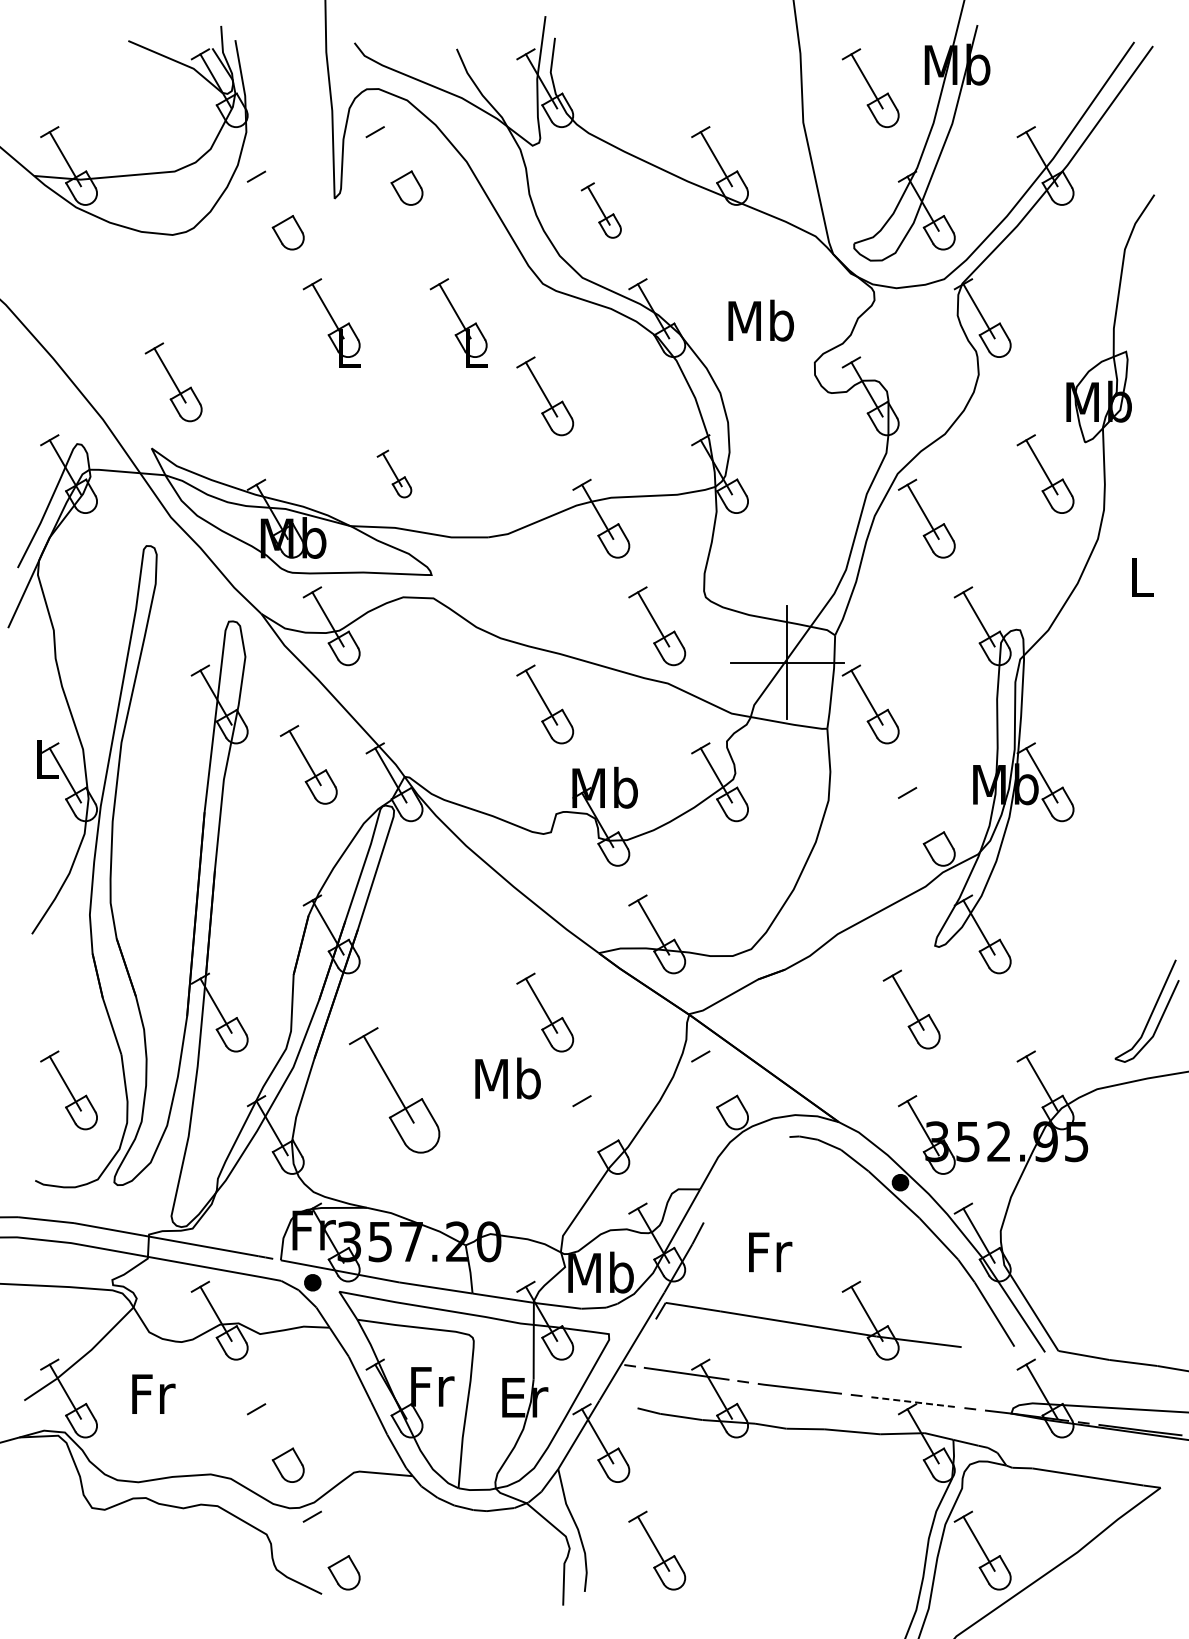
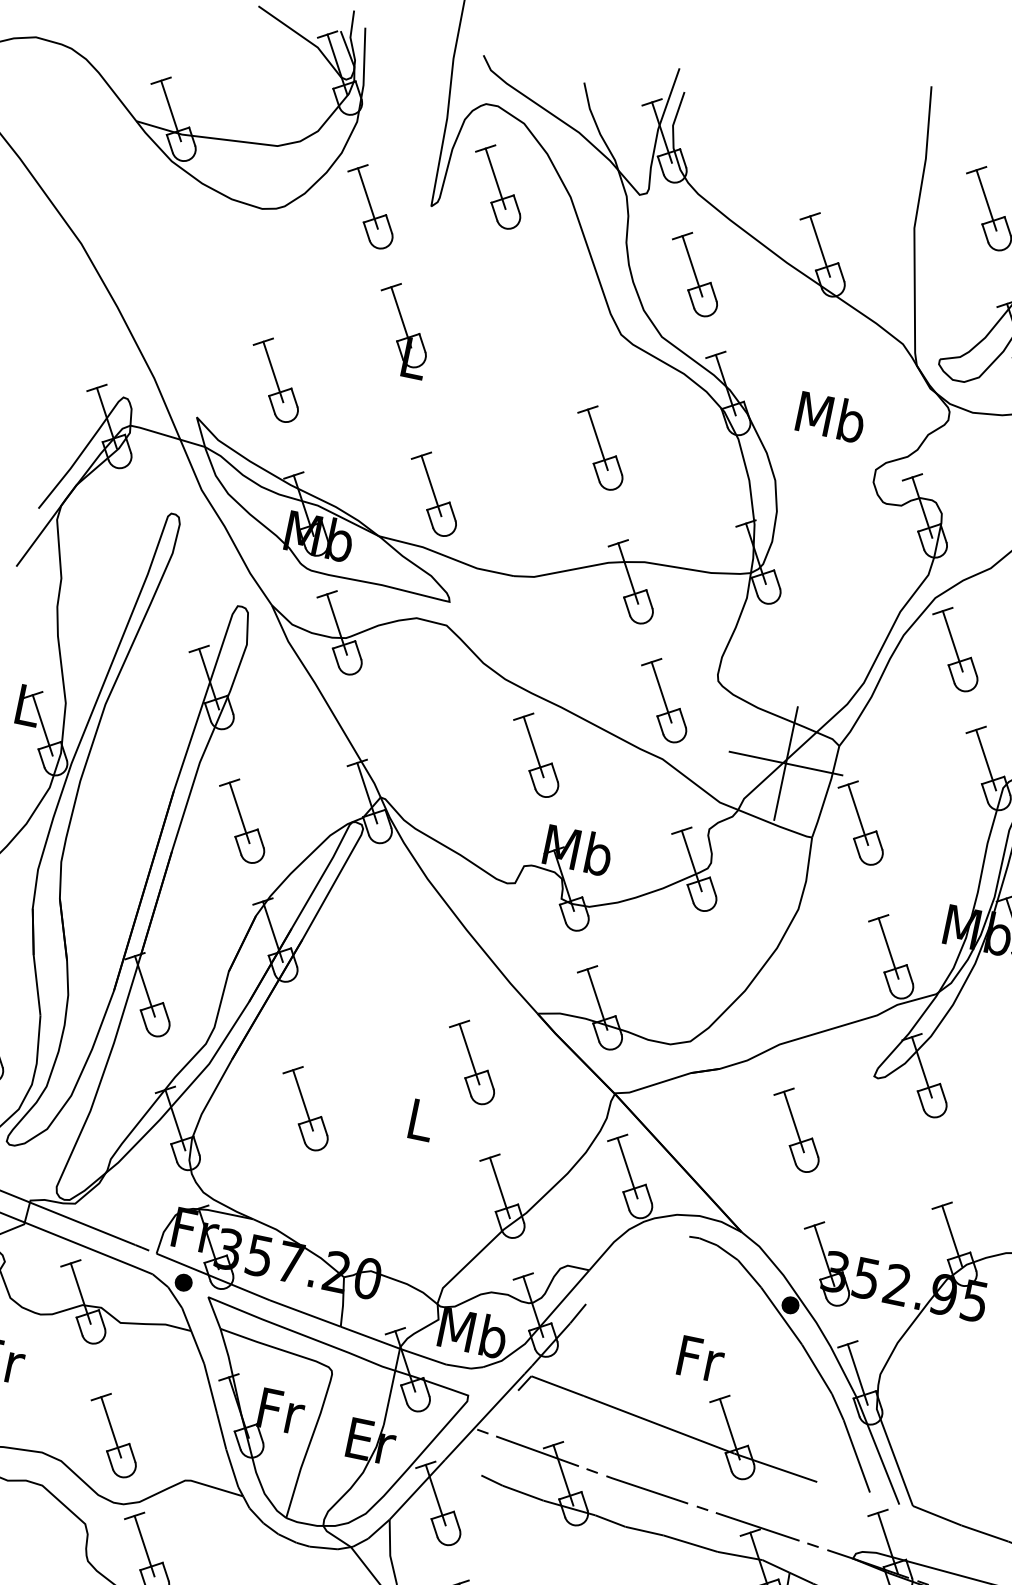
line: (390, 159) -> (495, 179), added
line: (271, 203) -> (367, 198), added
part: (601, 210) -> (694, 273), size x1.43
part: (458, 322) -> (528, 355), removed
part: (173, 382) -> (275, 379), moved
part: (394, 473) -> (433, 492), size x1.67
part: (308, 764) -> (241, 820), moved
line: (922, 820) -> (887, 948), added
part: (911, 1009) -> (796, 1129), moved
text: (507, 1078) -> (420, 1119), Mb -> L
line: (716, 1083) -> (627, 1168), added
part: (394, 1090) -> (305, 1108), size x0.62
line: (597, 1128) -> (499, 1188), added
text: (770, 1252) -> (701, 1359), moved
line: (913, 1402) -> (757, 1527), dashed -> solid
line: (271, 1436) -> (110, 1427), added
line: (327, 1543) -> (144, 1545), added

